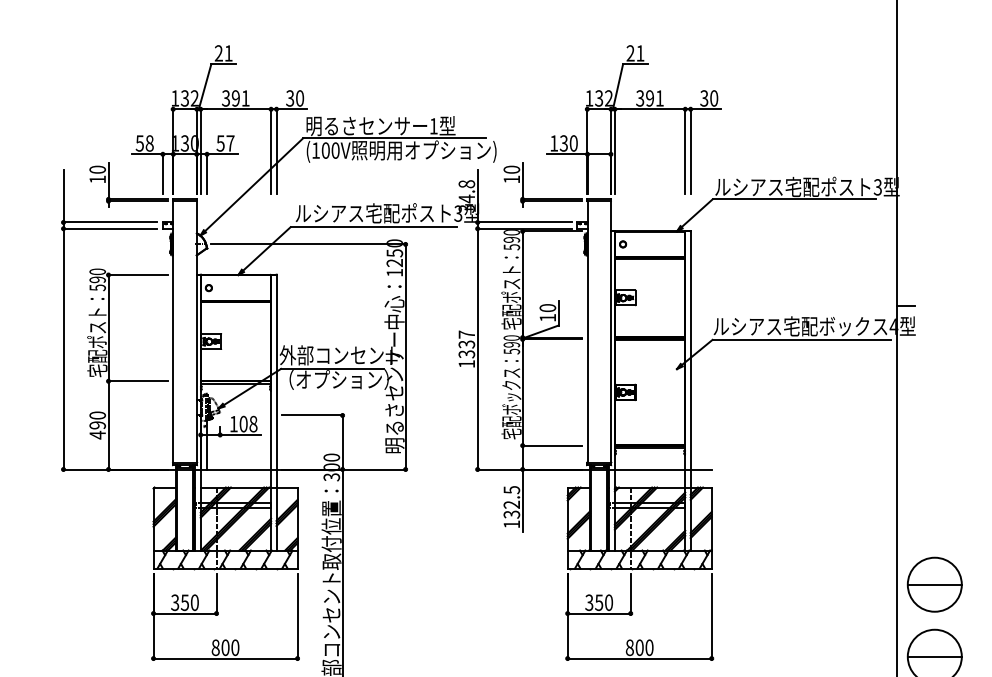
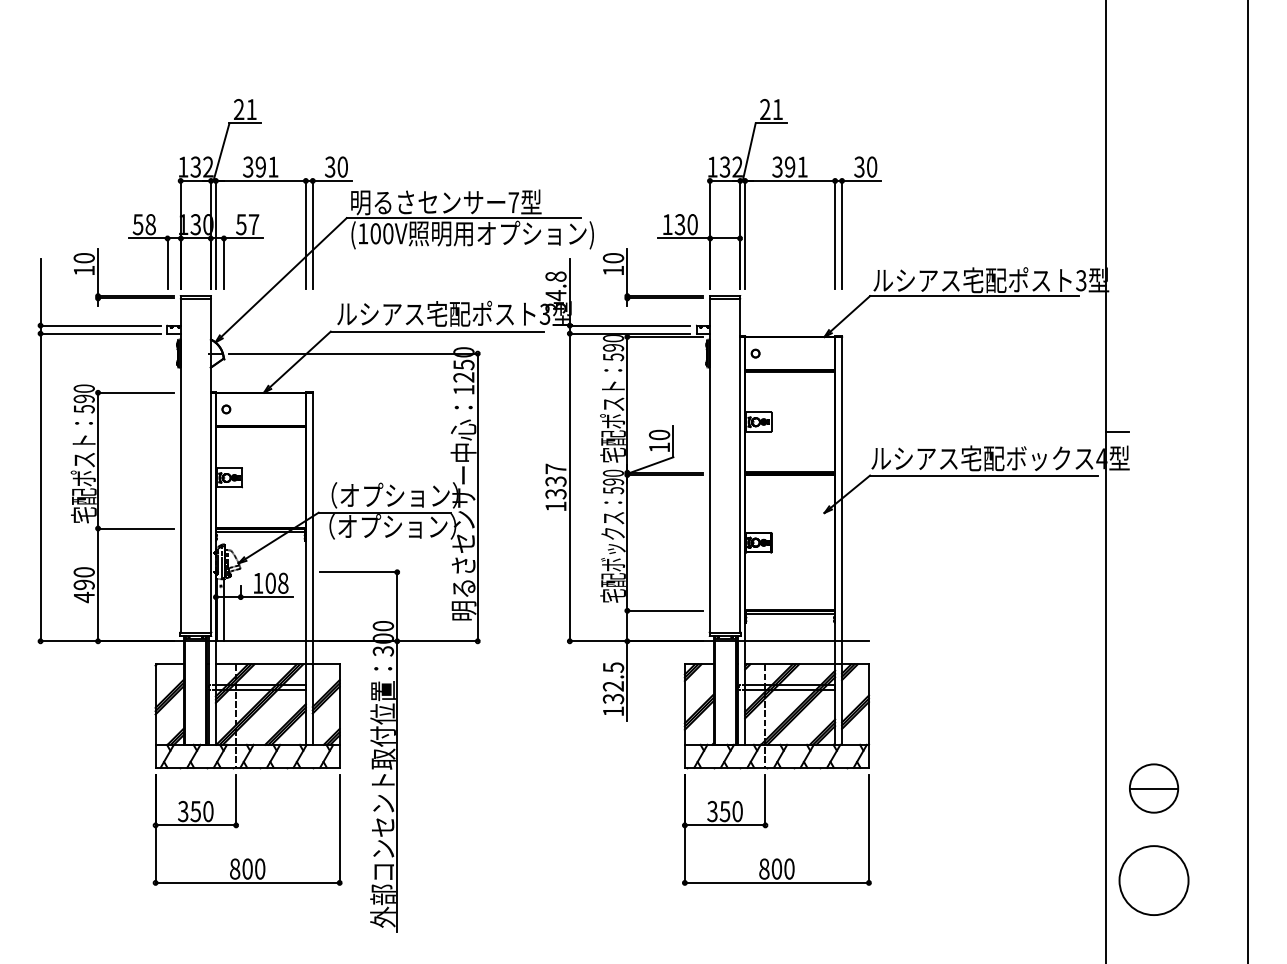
text: (433, 126) -> (513, 202), 1 -> 7
text: (339, 355) -> (393, 495), 外部コンセント -> （オプション）
part: (934, 584) -> (1153, 788), size x0.7
line: (934, 656) -> (1153, 880), removed

